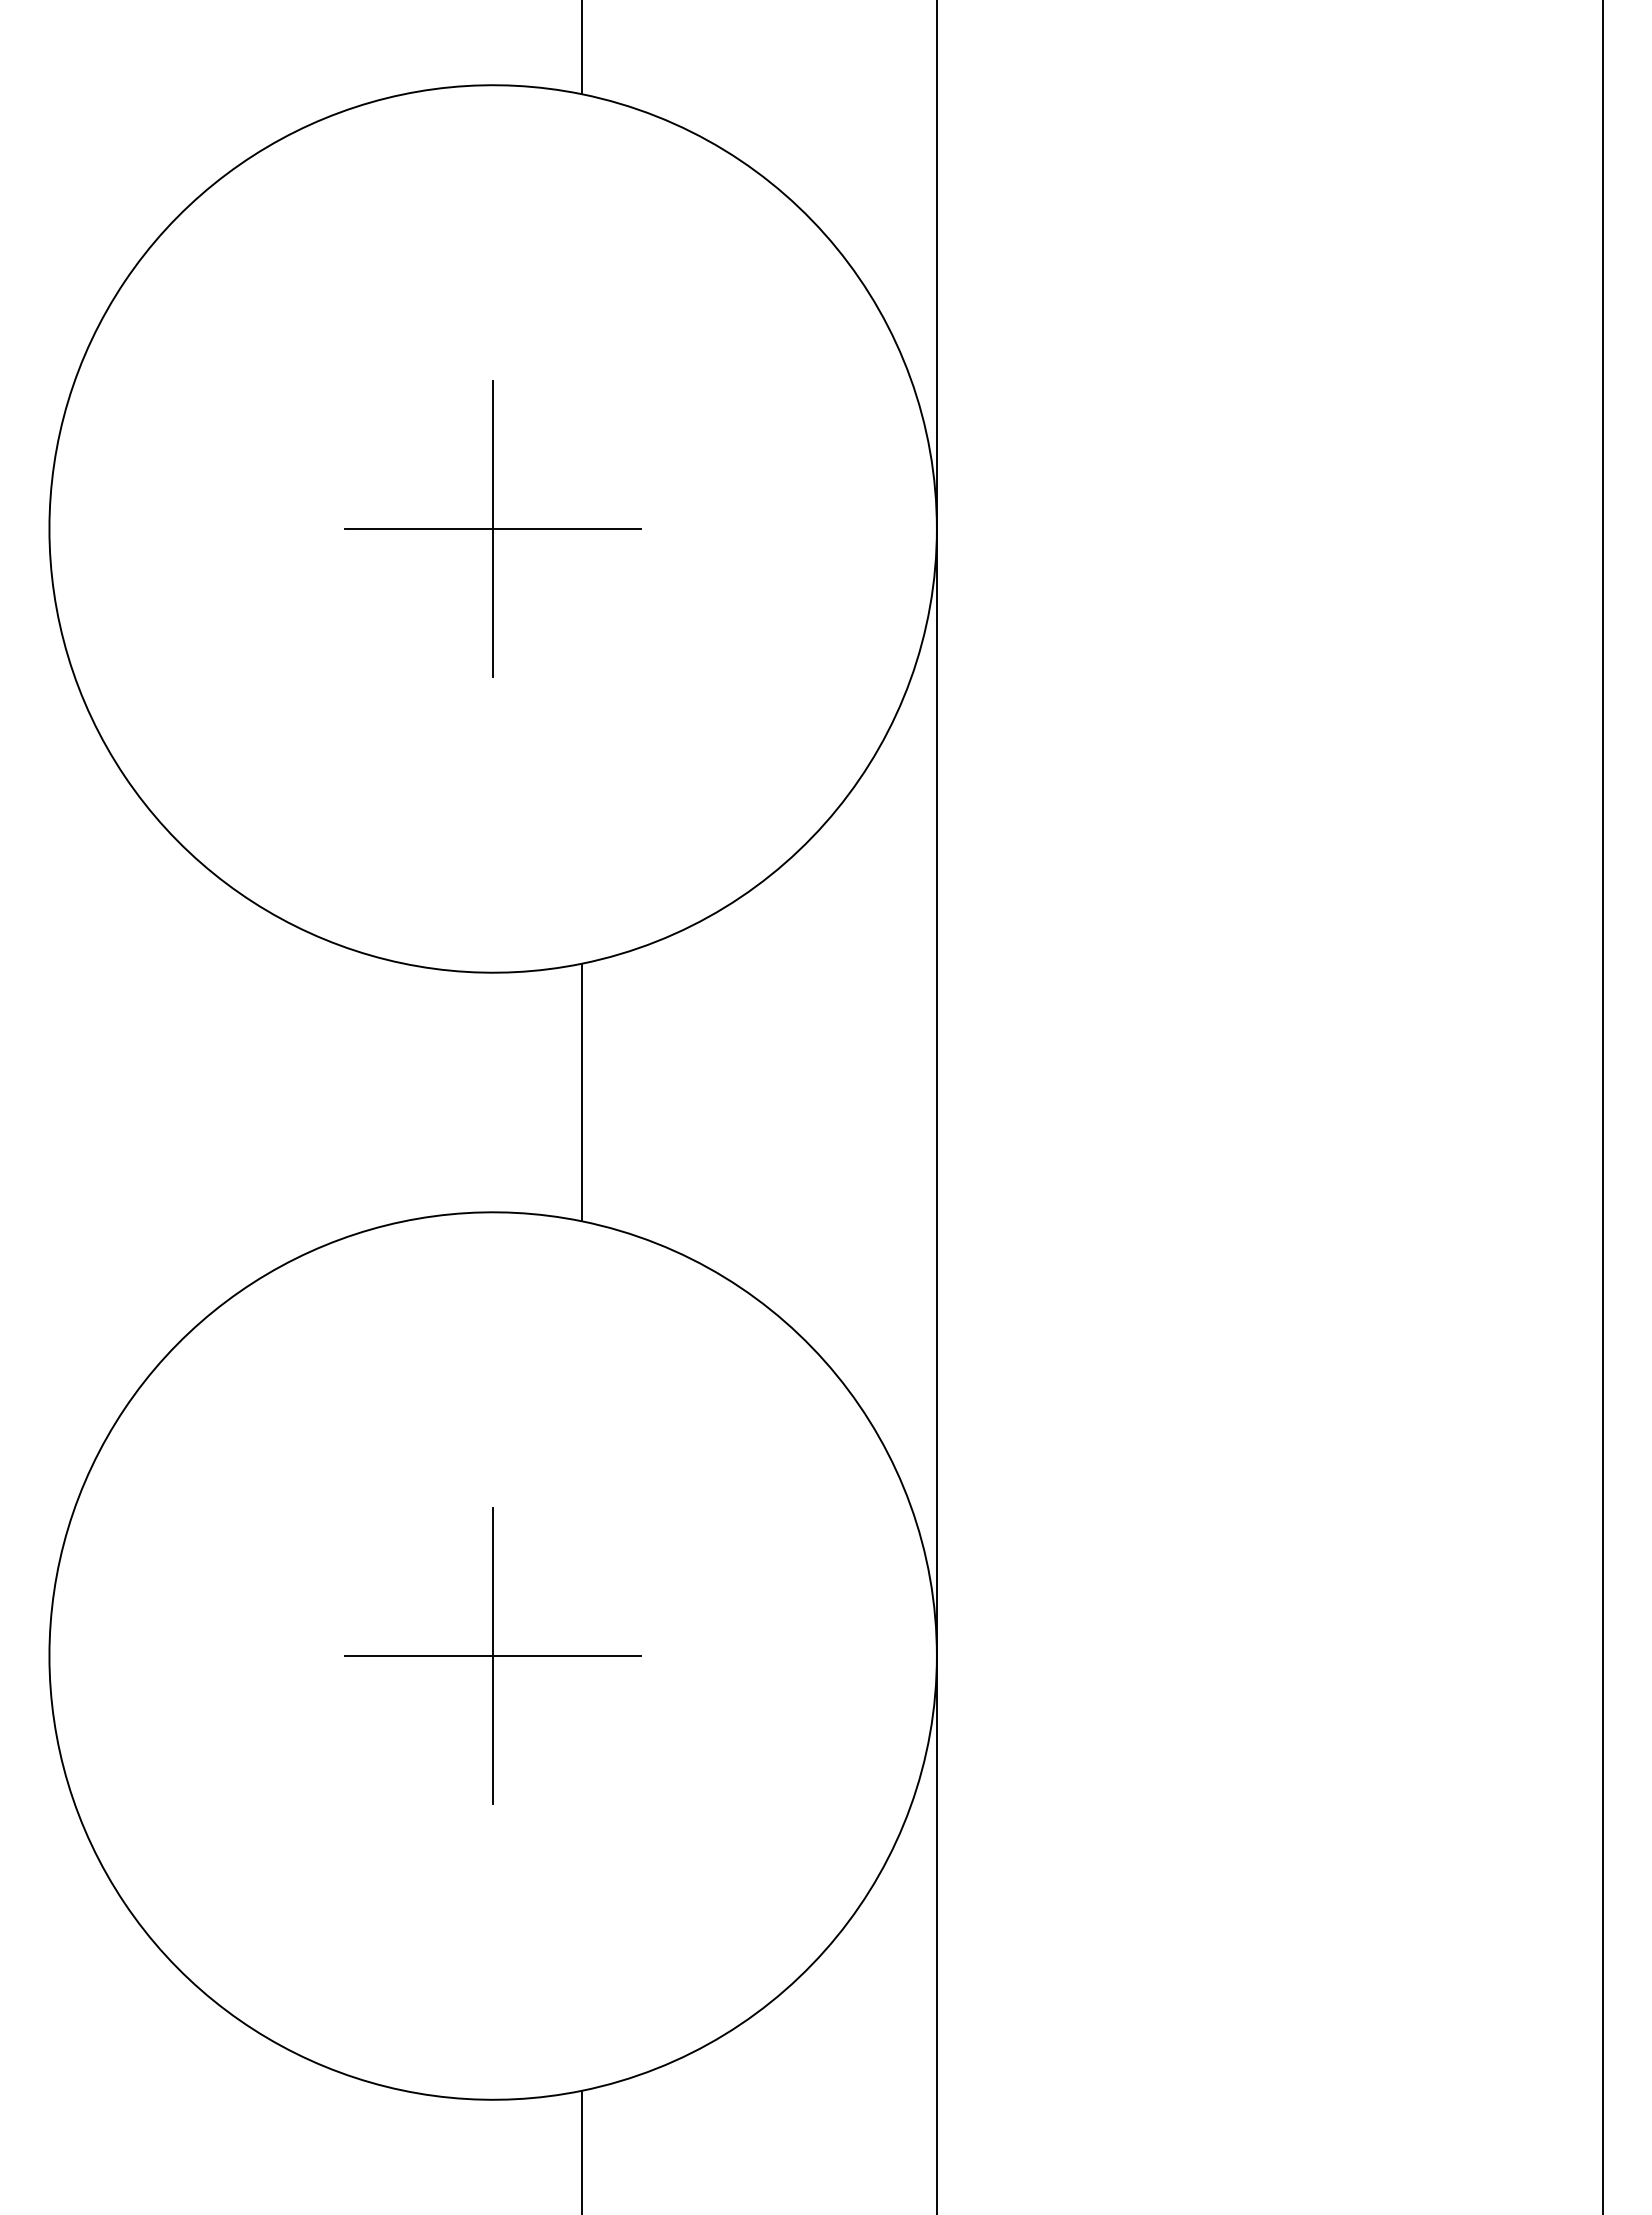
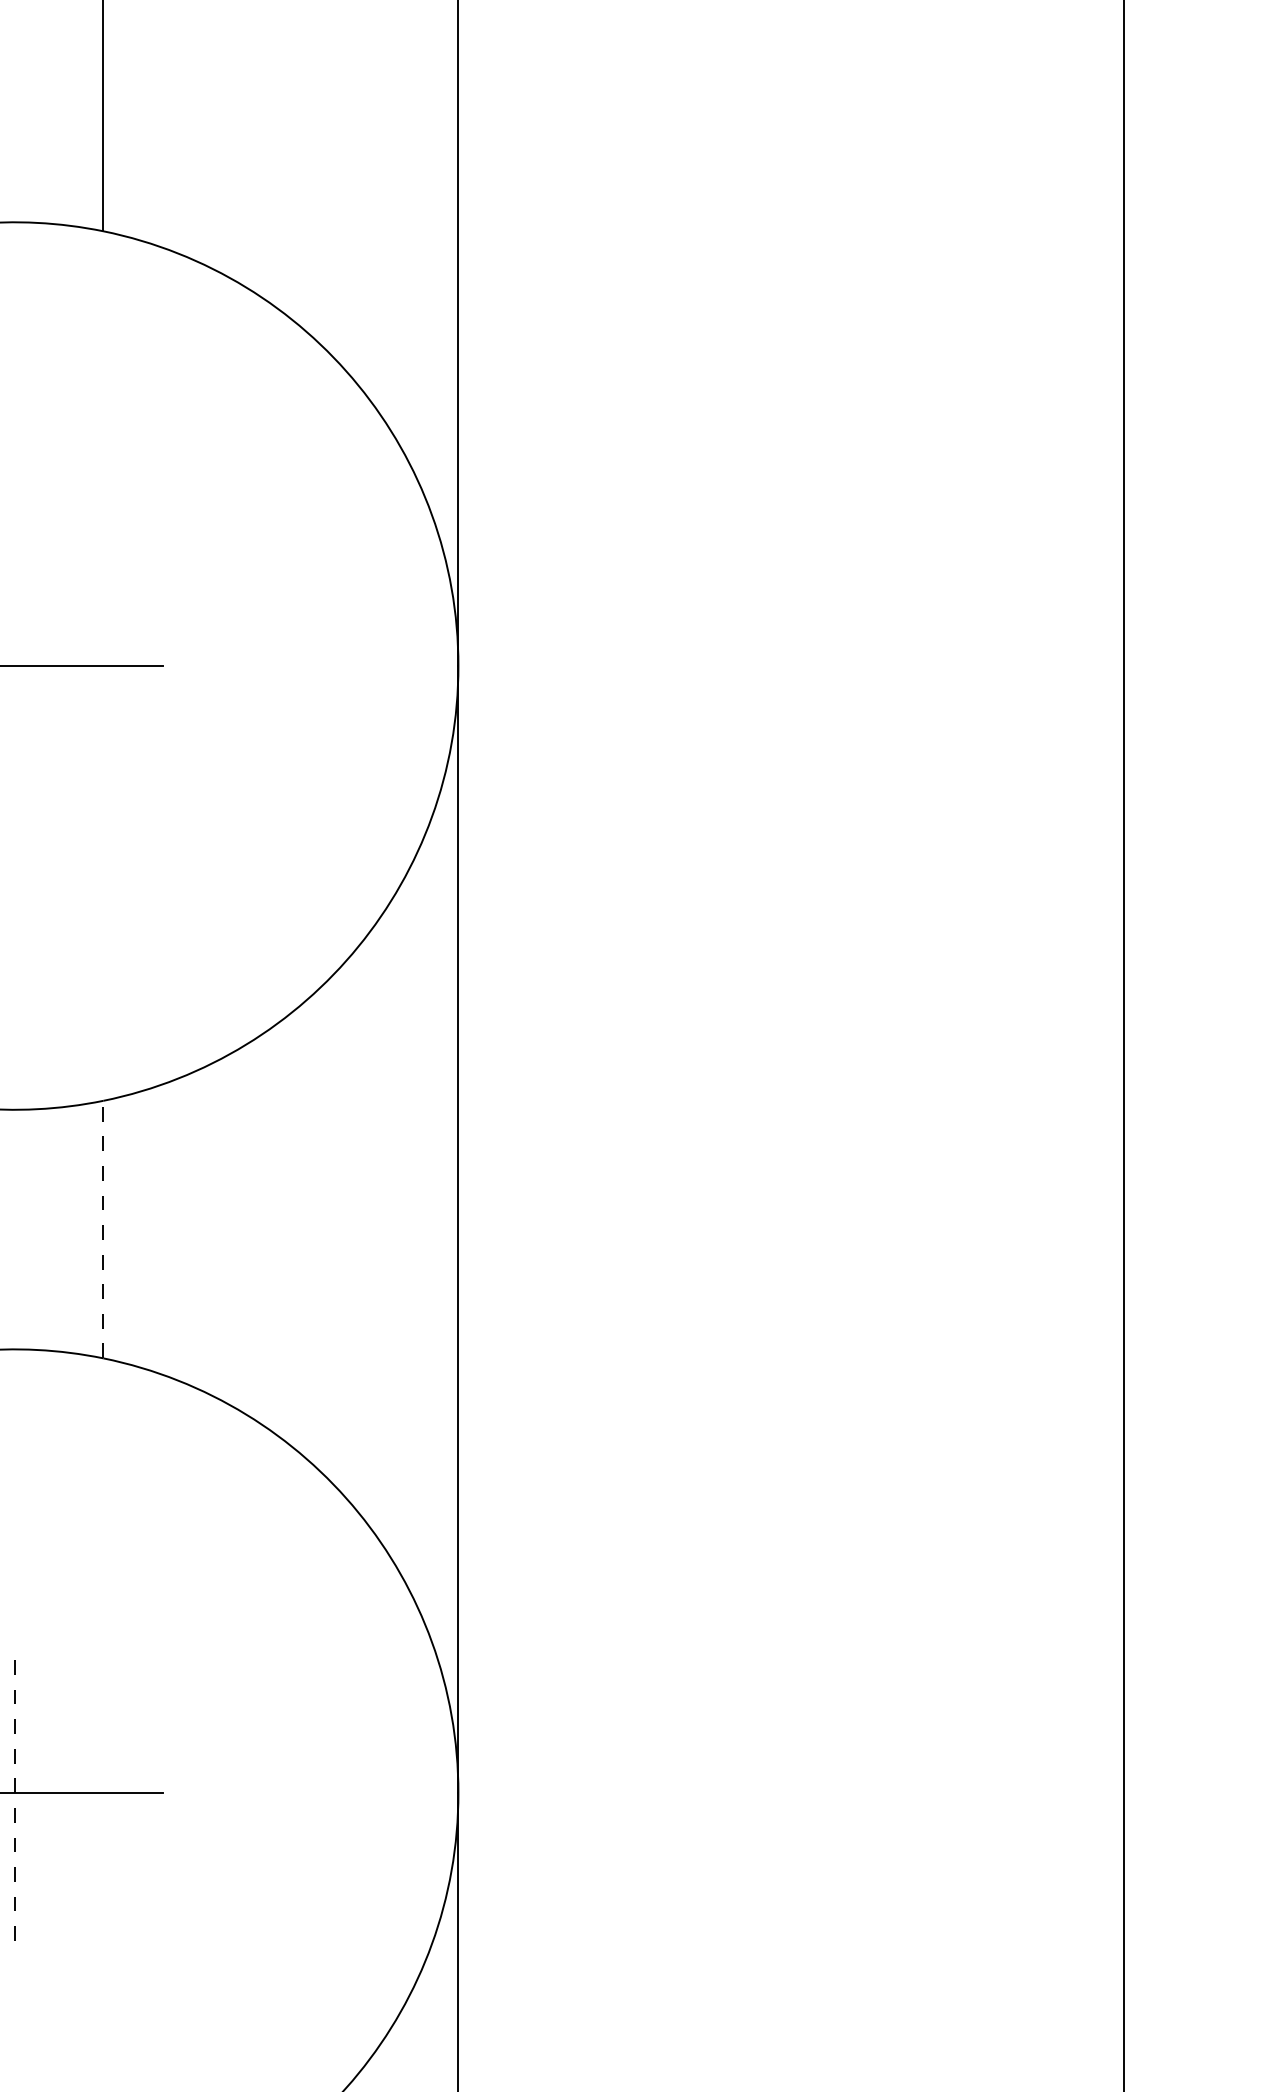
line: (493, 528) -> (15, 665), removed
line: (581, 1092) -> (103, 1229), solid -> dashed
line: (493, 1656) -> (15, 1793), solid -> dashed

